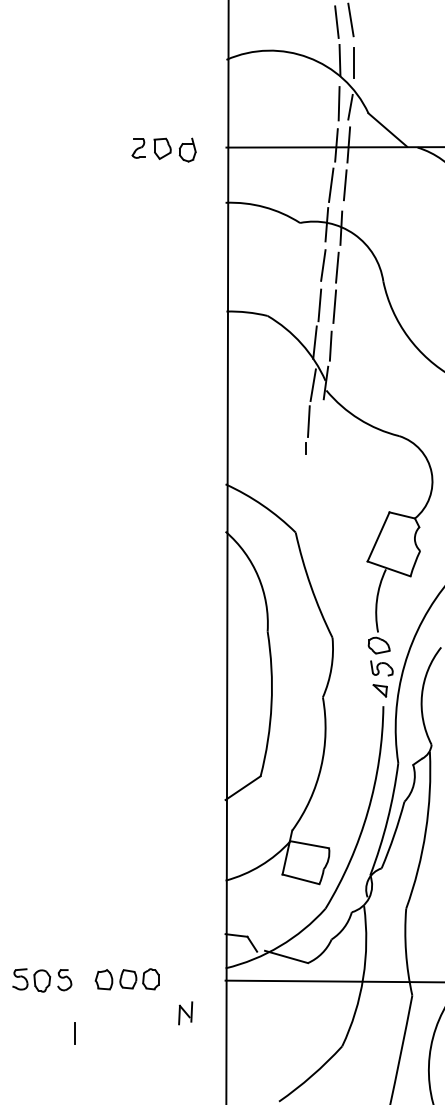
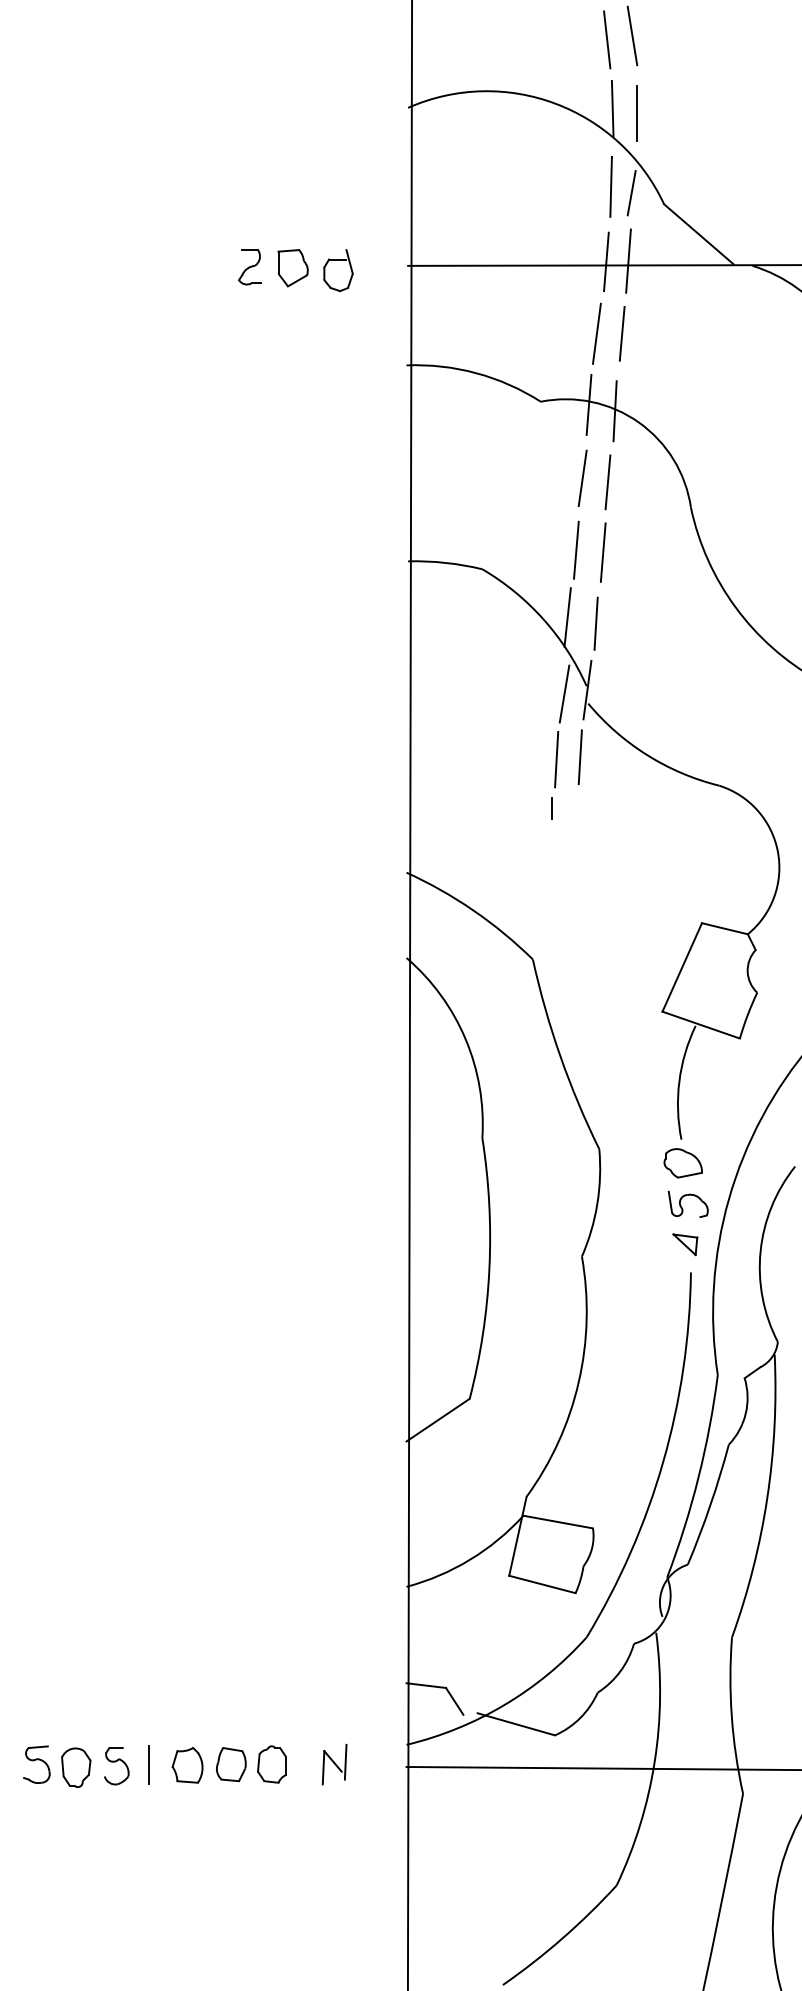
line: (321, 420) -> (579, 757), added
part: (185, 1013) -> (334, 1764), moved
line: (74, 1033) -> (148, 1764), moved

